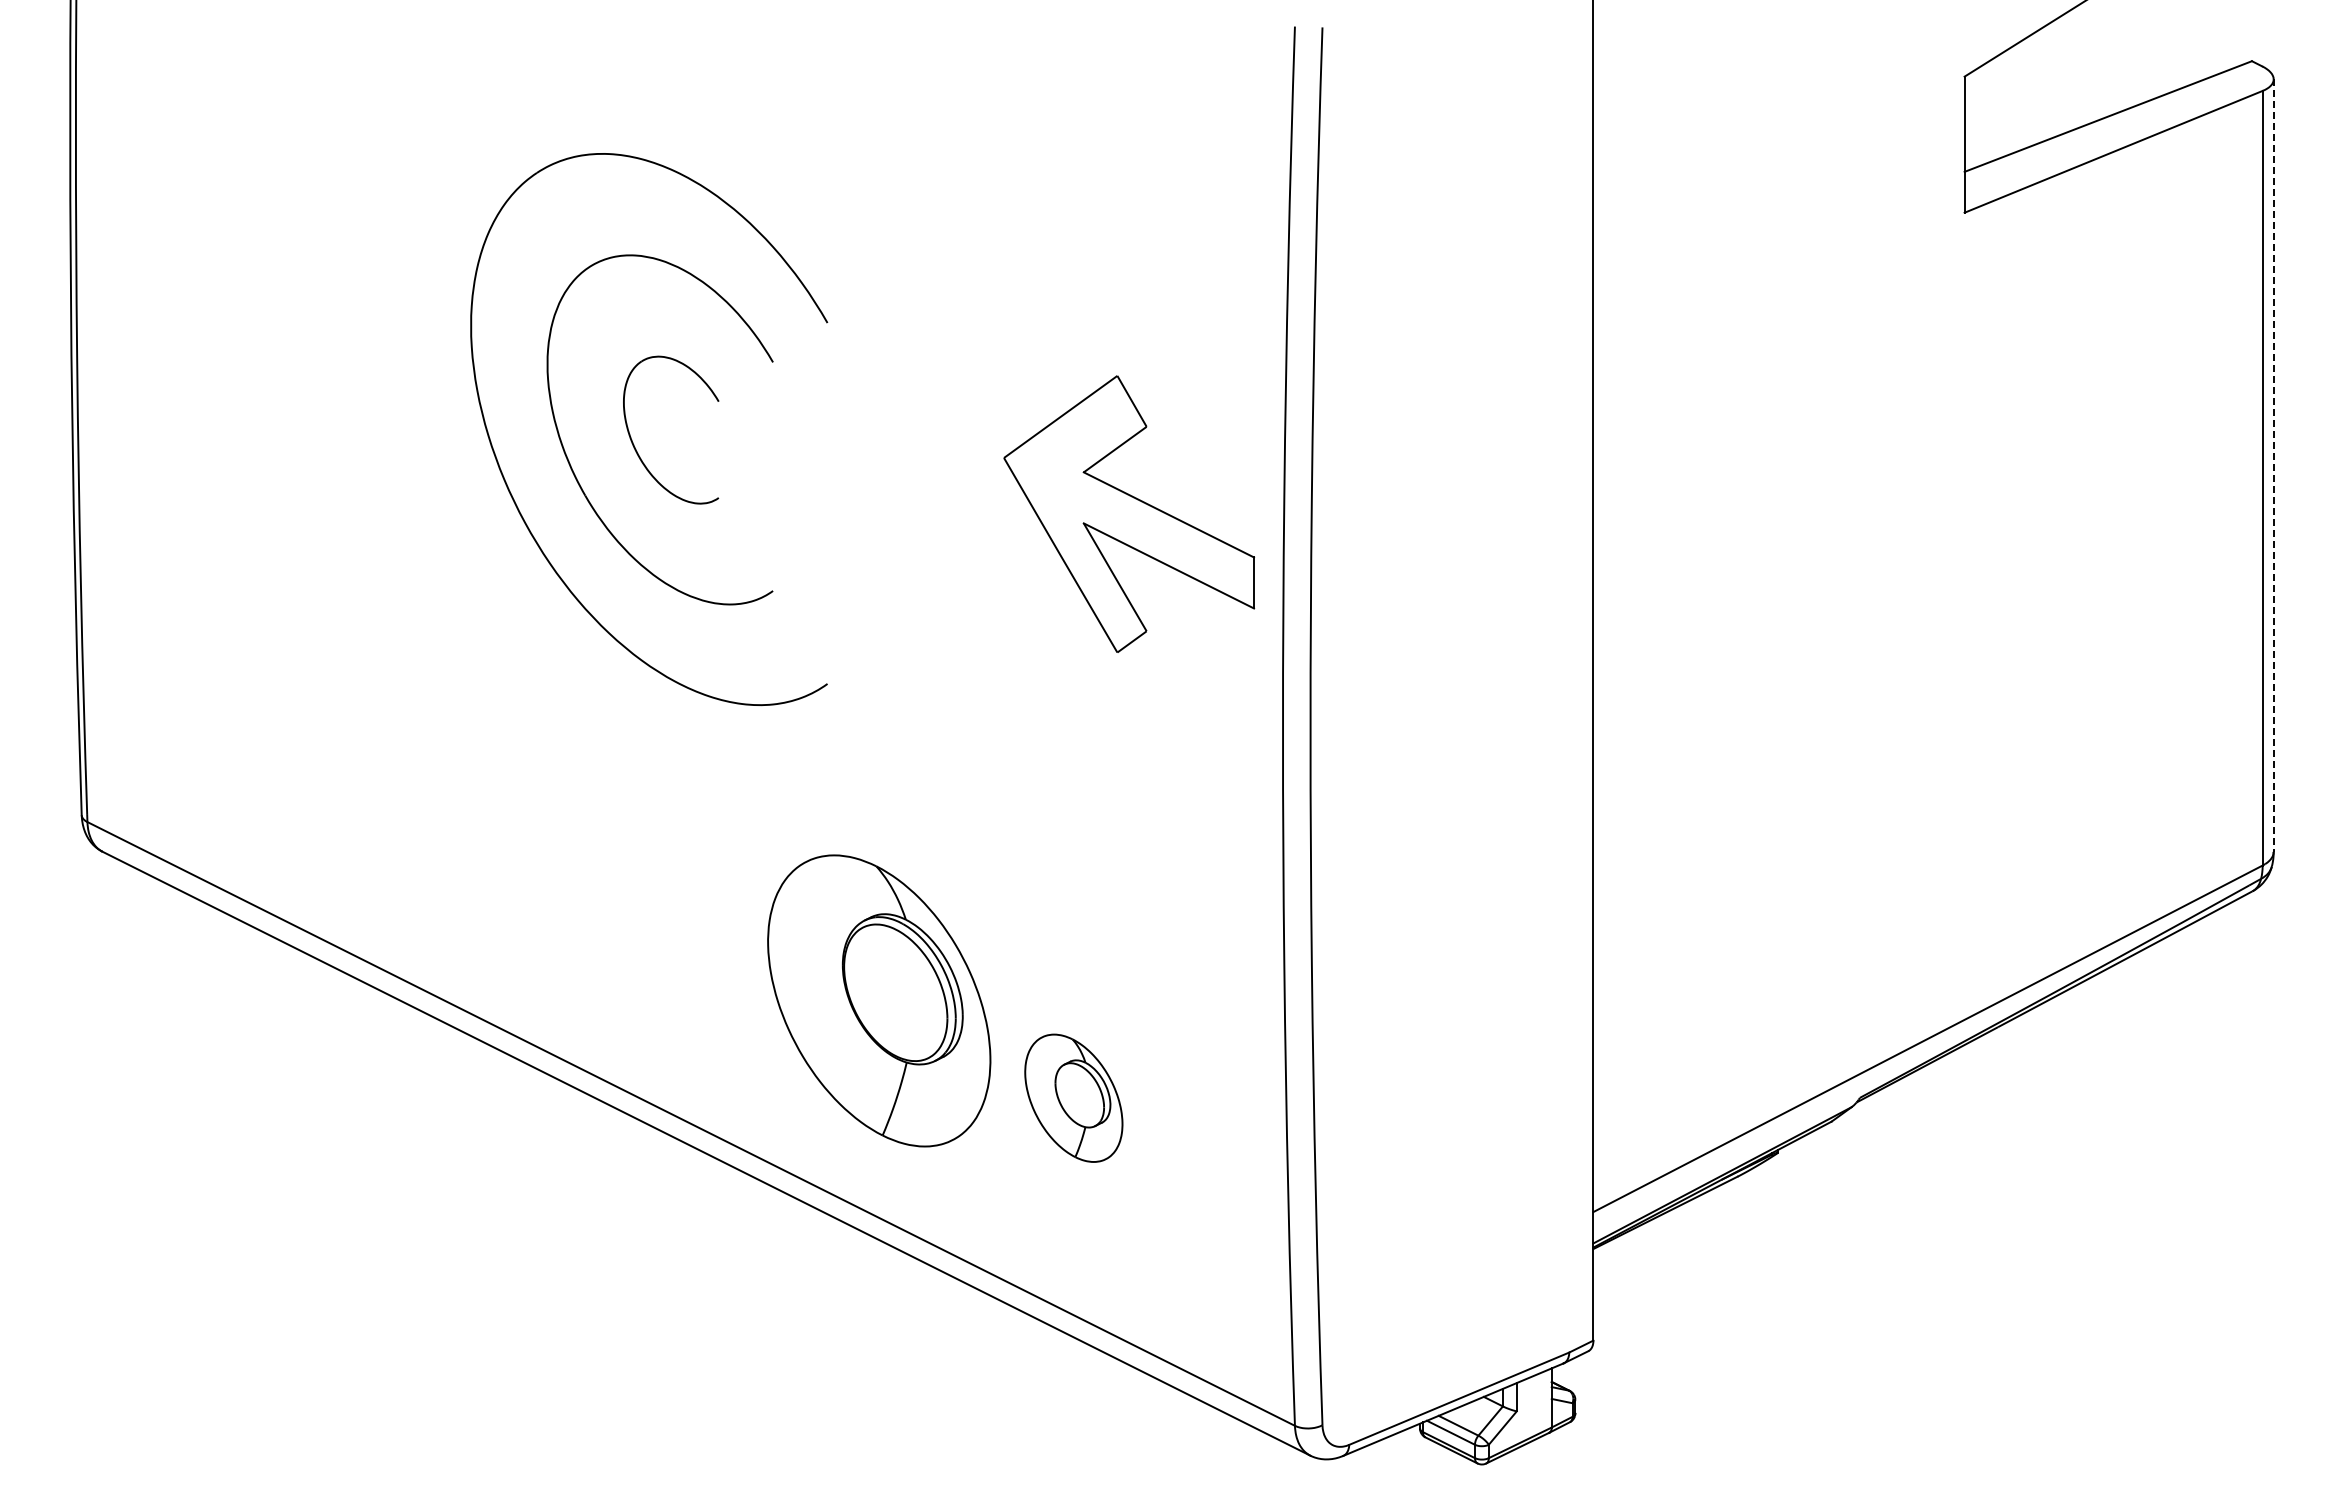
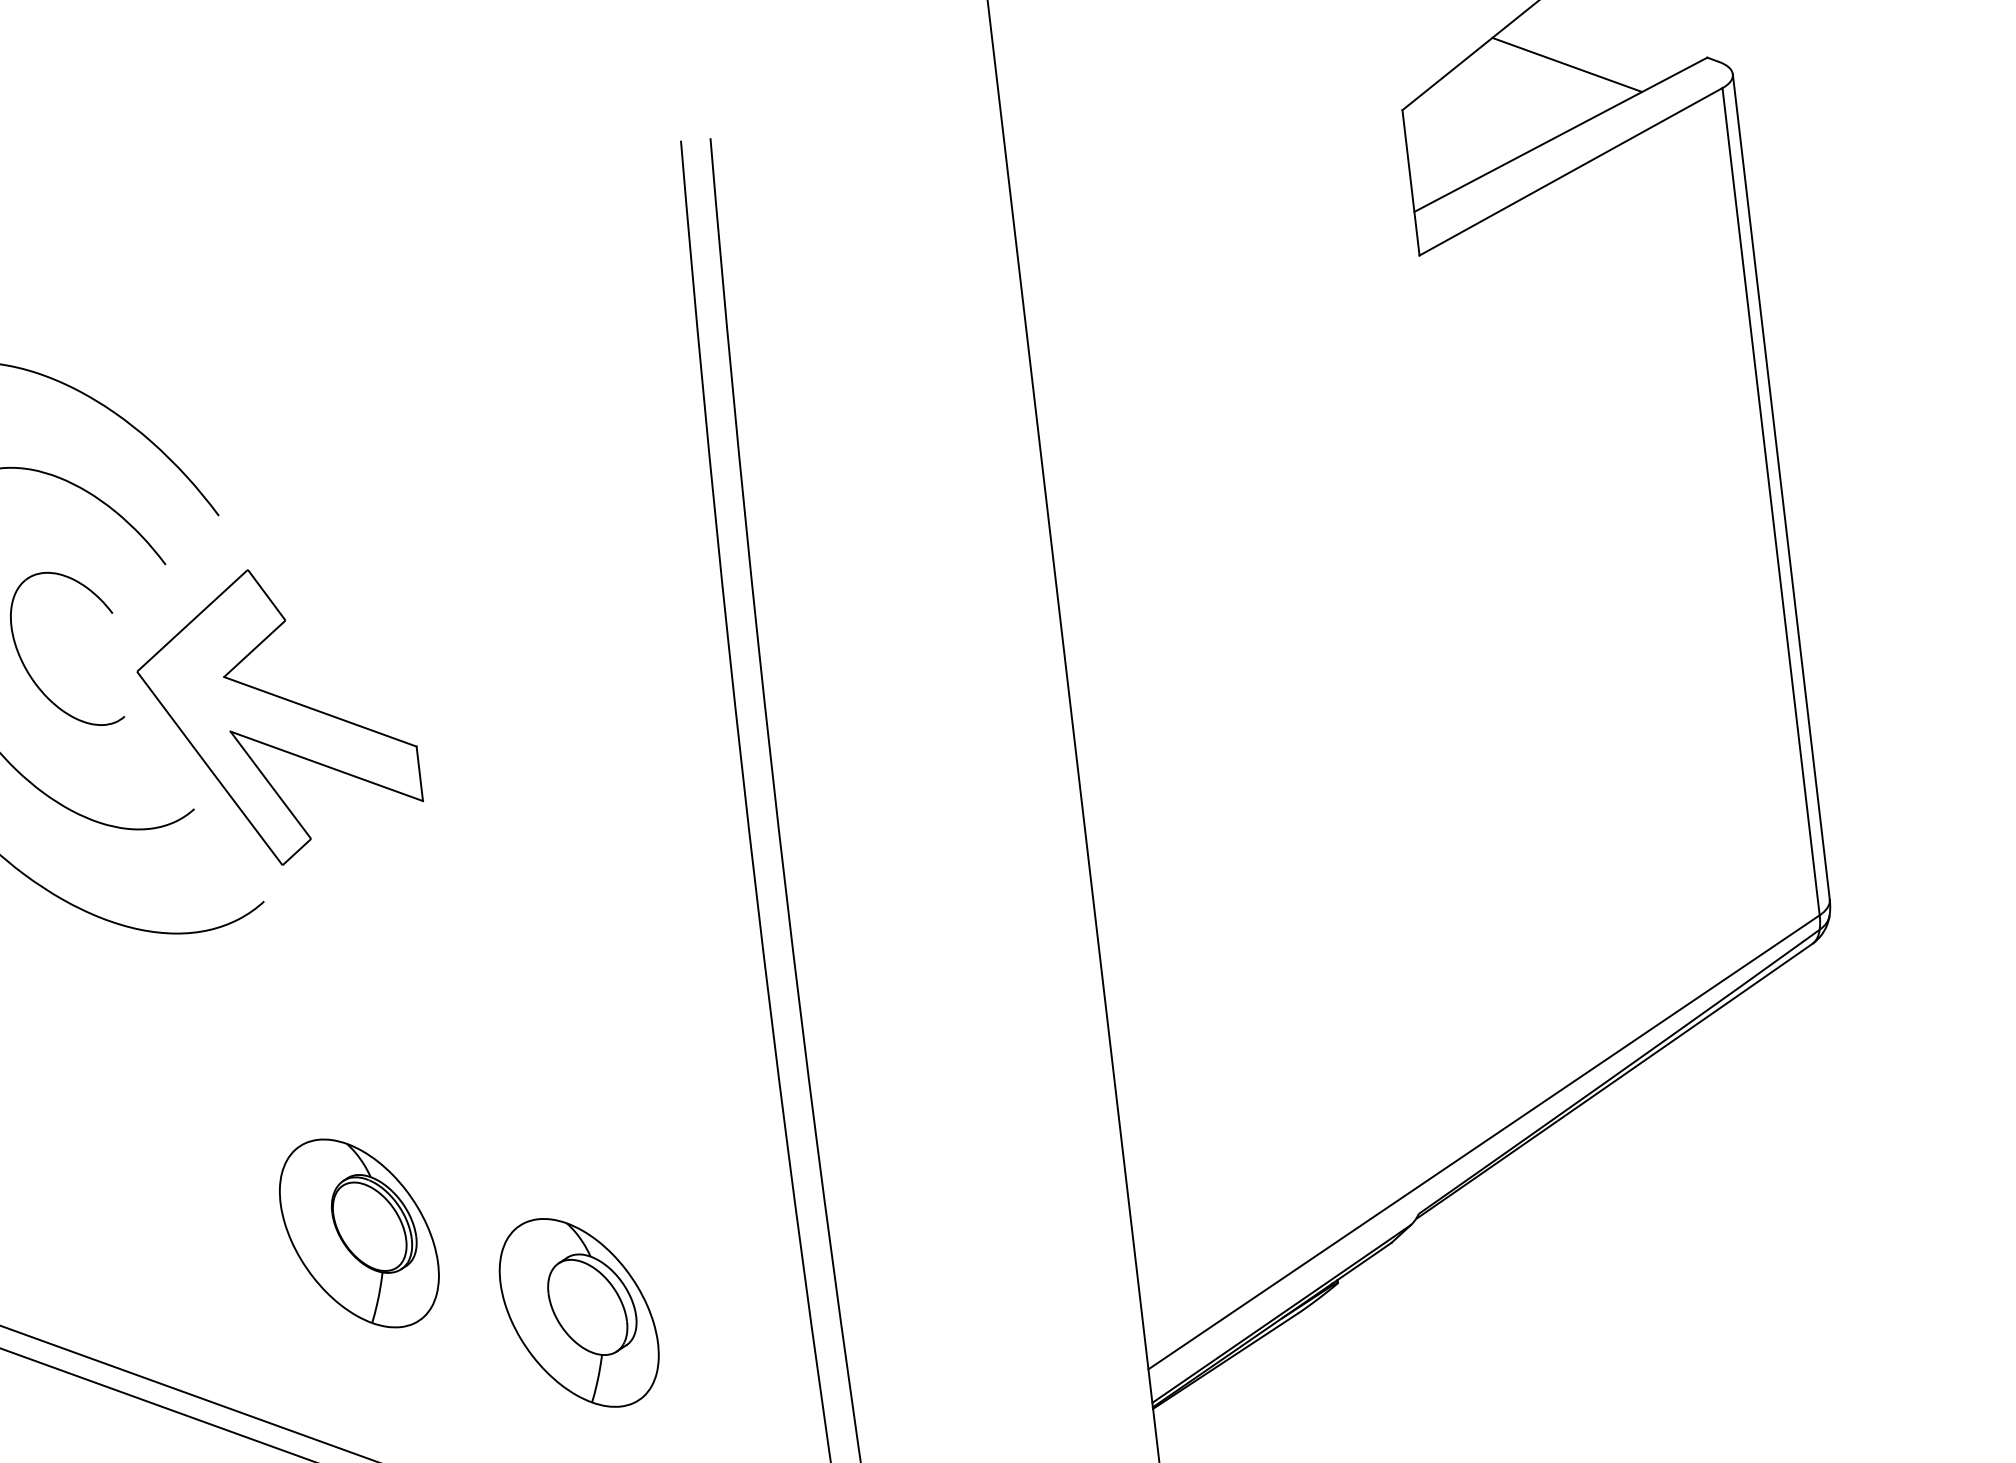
line: (2121, 52) -> (1566, 64), added
line: (2273, 466) -> (1781, 487), dashed -> solid
part: (1129, 513) -> (278, 715), moved
part: (879, 1000) -> (359, 1232), size x0.62
part: (1073, 1098) -> (578, 1313), size x1.43

